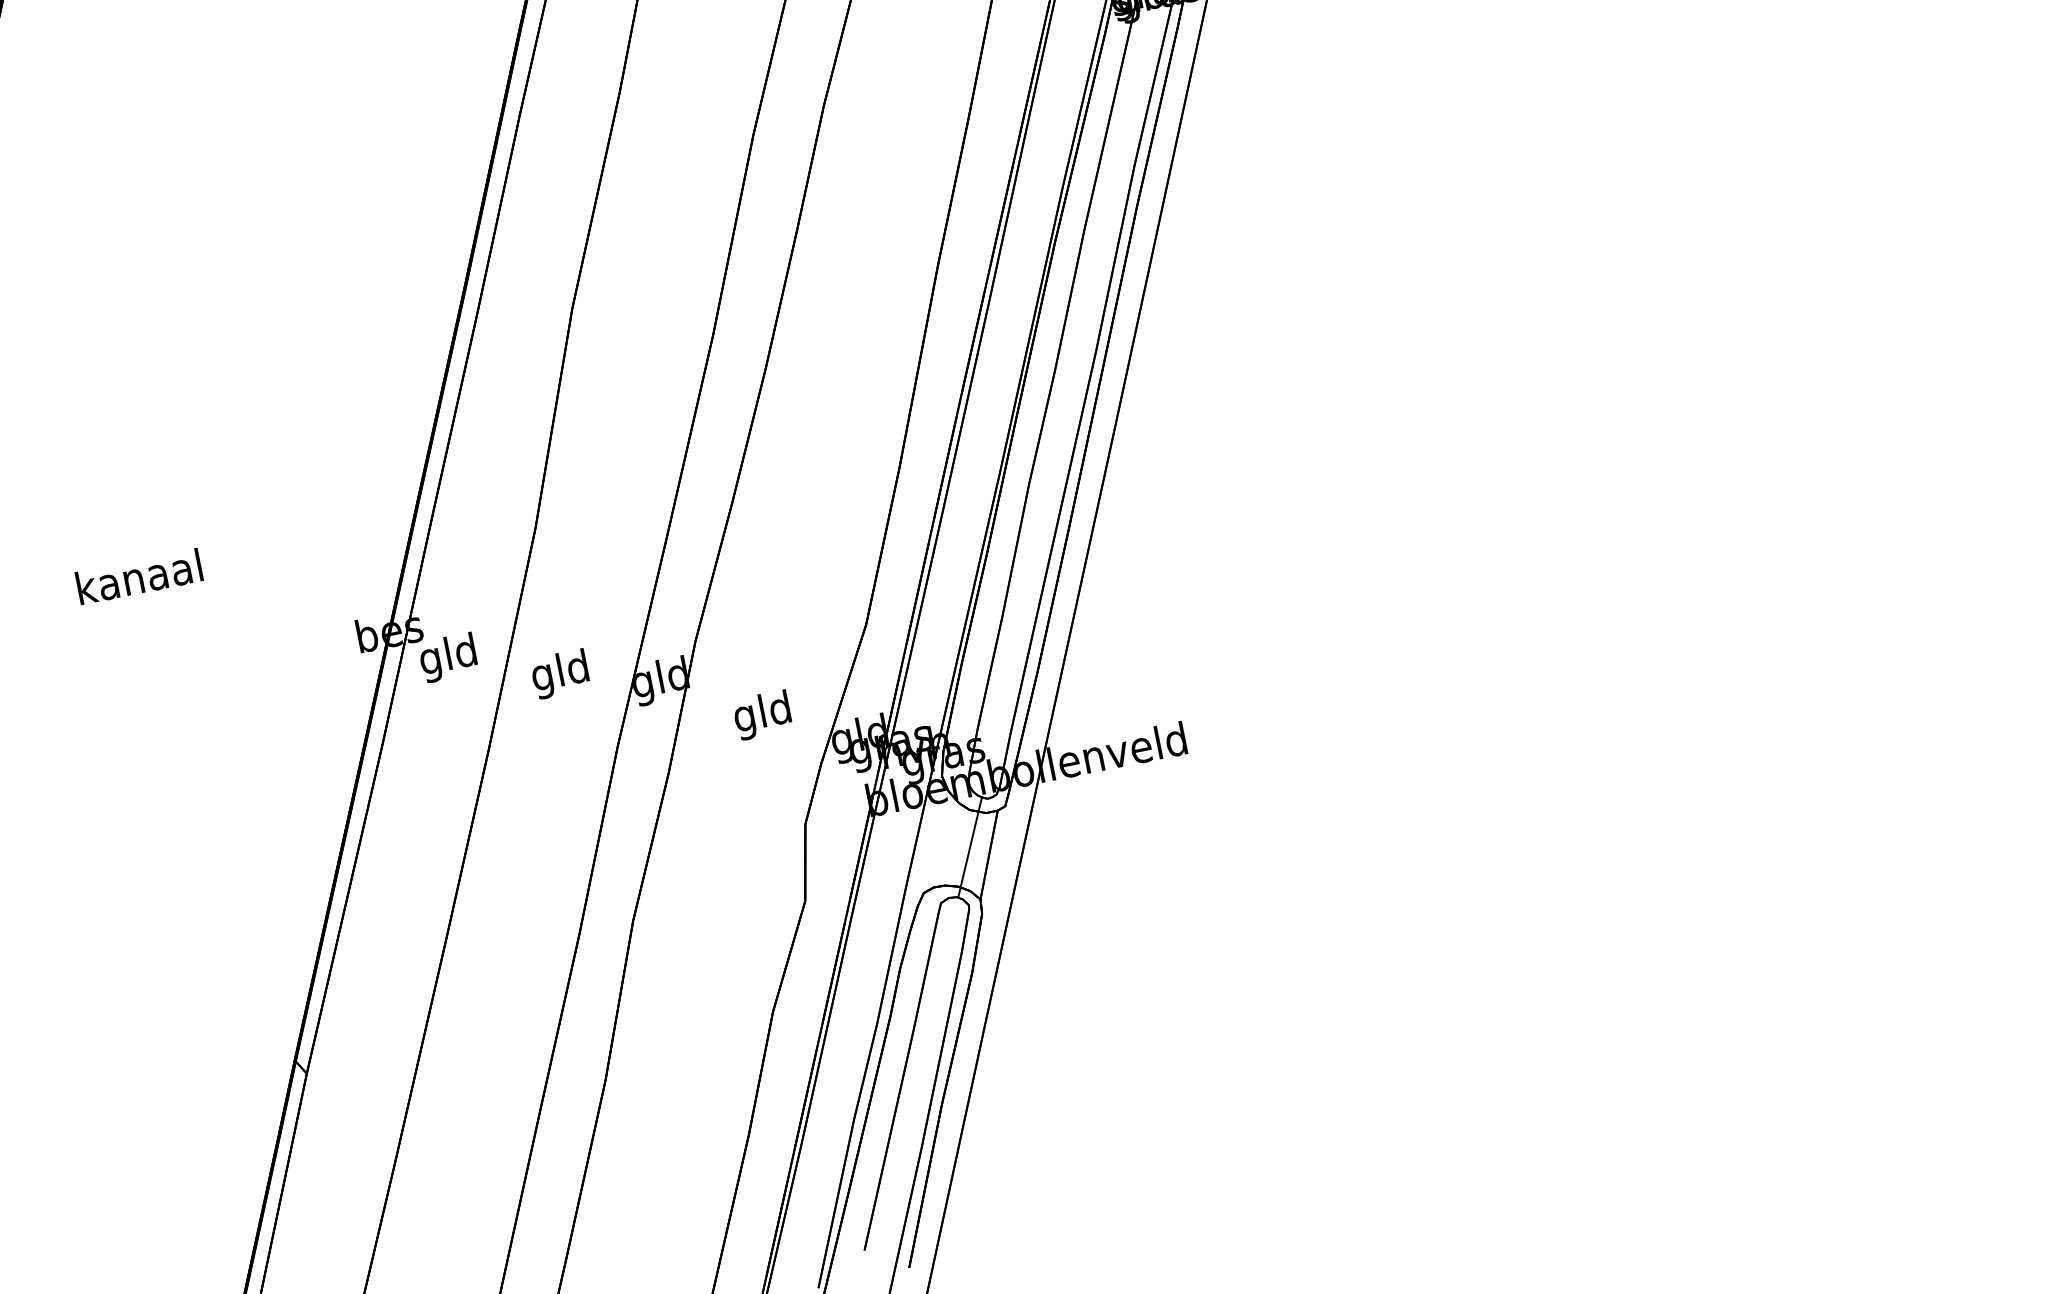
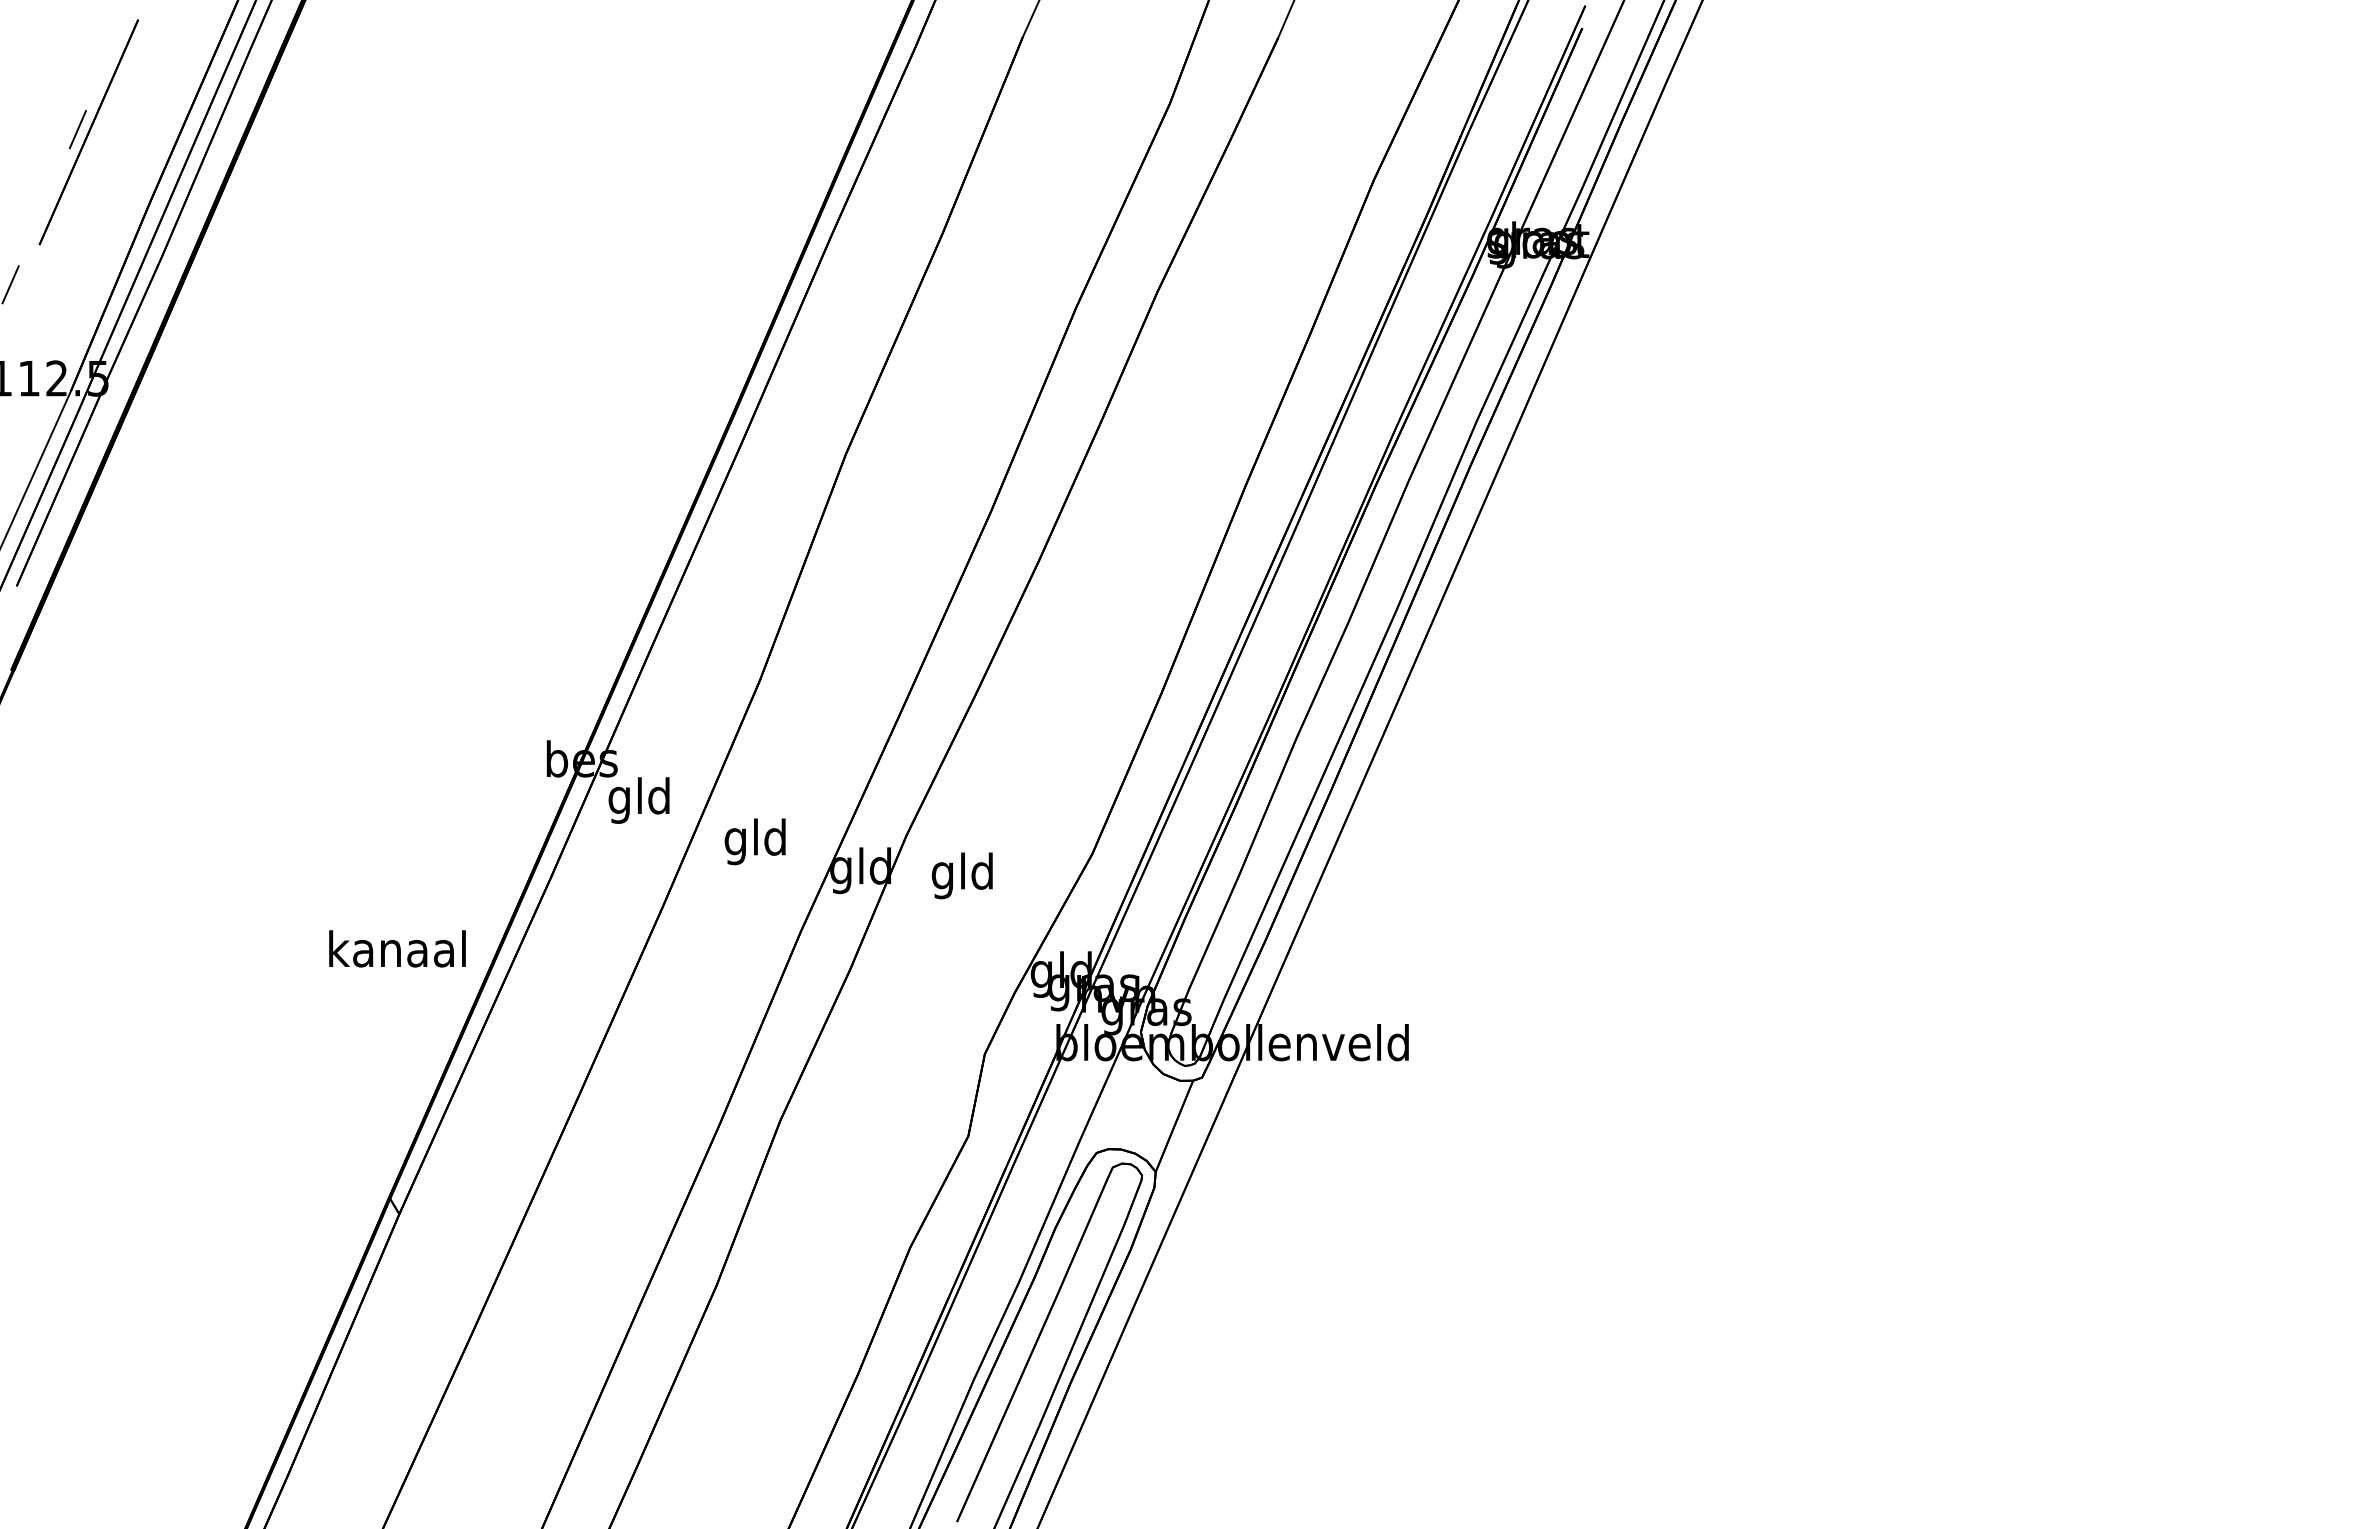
text: (139, 576) -> (397, 948), moved
text: (761, 715) -> (961, 875), moved
line: (969, 846) -> (1155, 1113), removed

